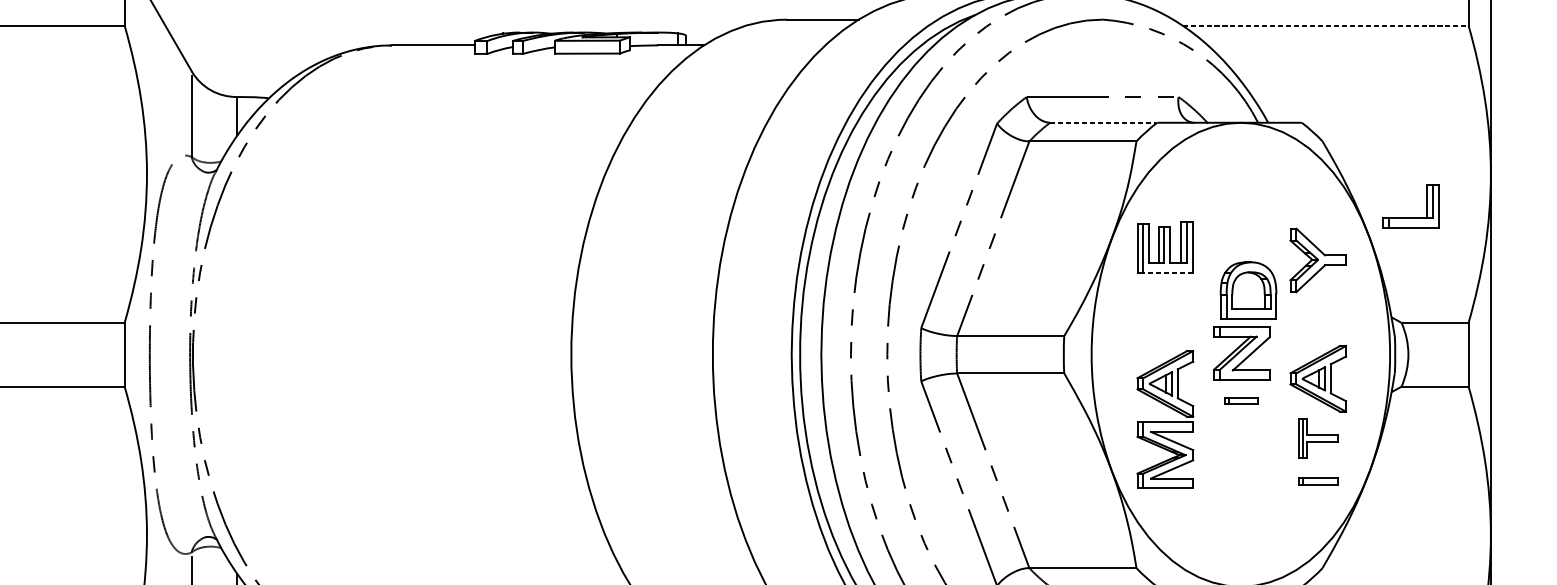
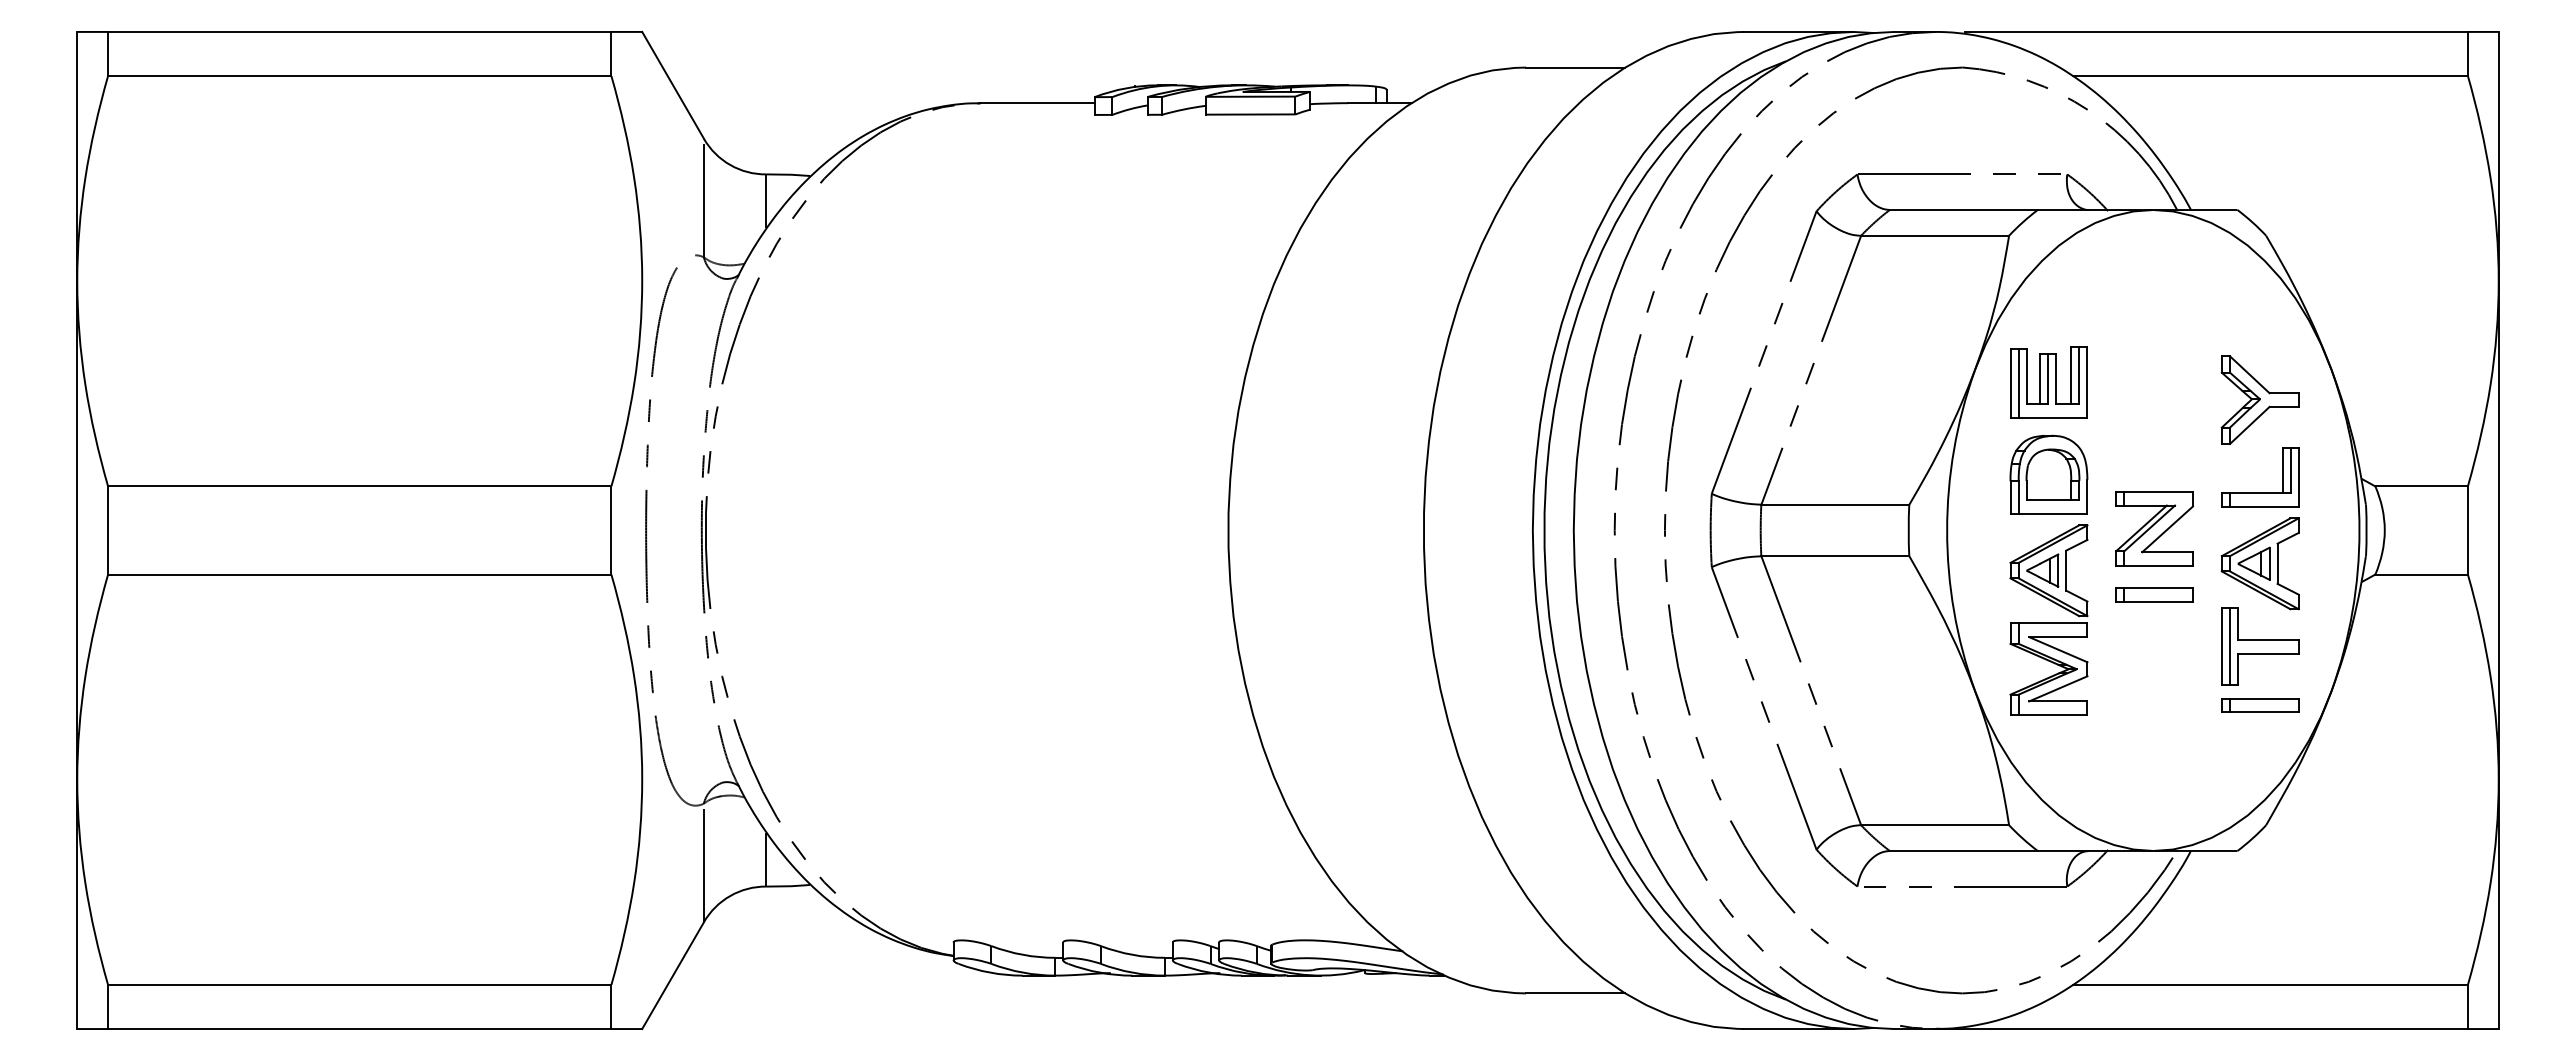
line: (1325, 26) -> (2270, 76), dashed -> solid
line: (1103, 123) -> (1963, 210), dashed -> solid
part: (1411, 217) -> (2260, 492), moved
line: (1167, 272) -> (2052, 417), dashed -> solid
part: (1248, 290) -> (2048, 474), moved
part: (1241, 401) -> (2154, 594), size x1.67
part: (1318, 438) -> (2260, 646), size x1.43
part: (1318, 481) -> (2260, 705), size x1.43

